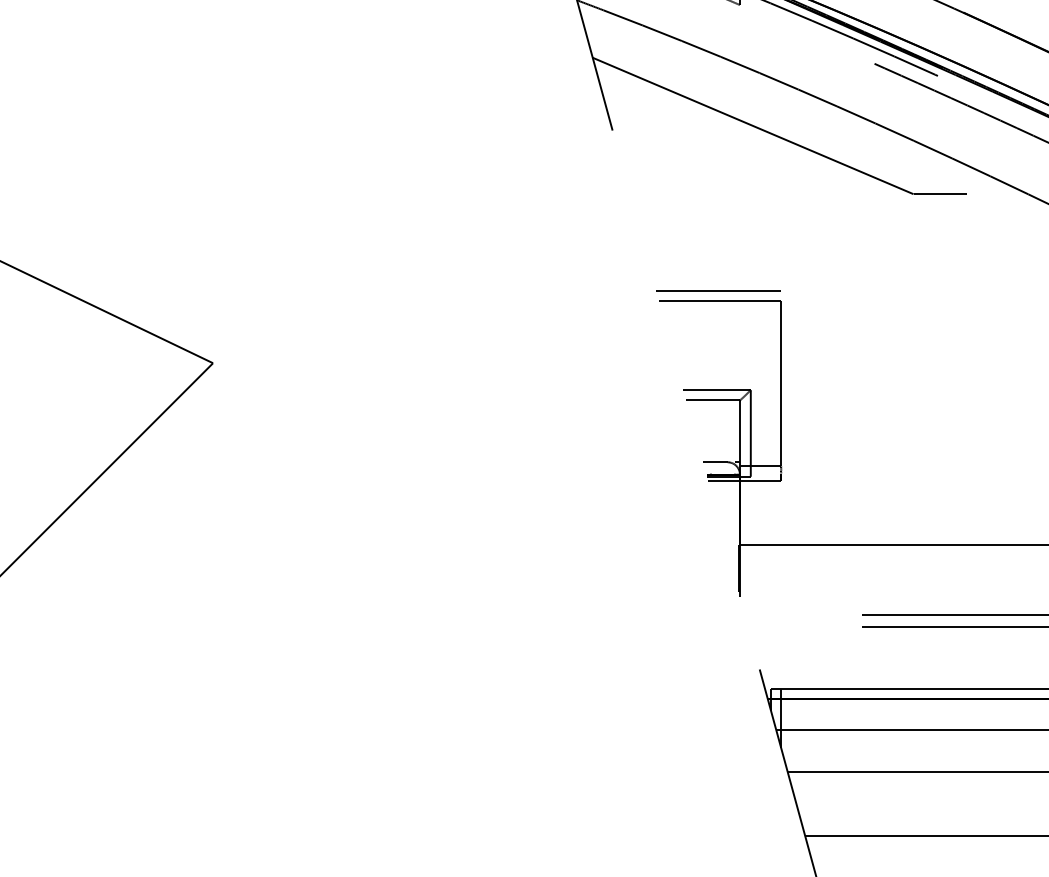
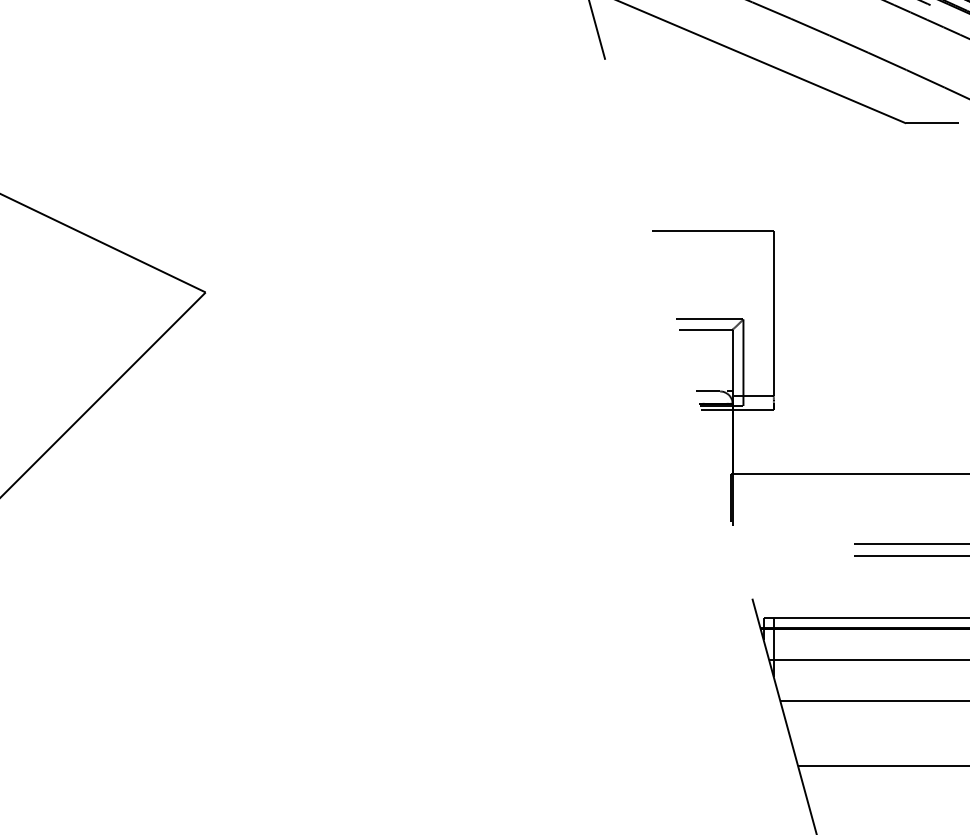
line: (718, 290) -> (711, 219), removed

